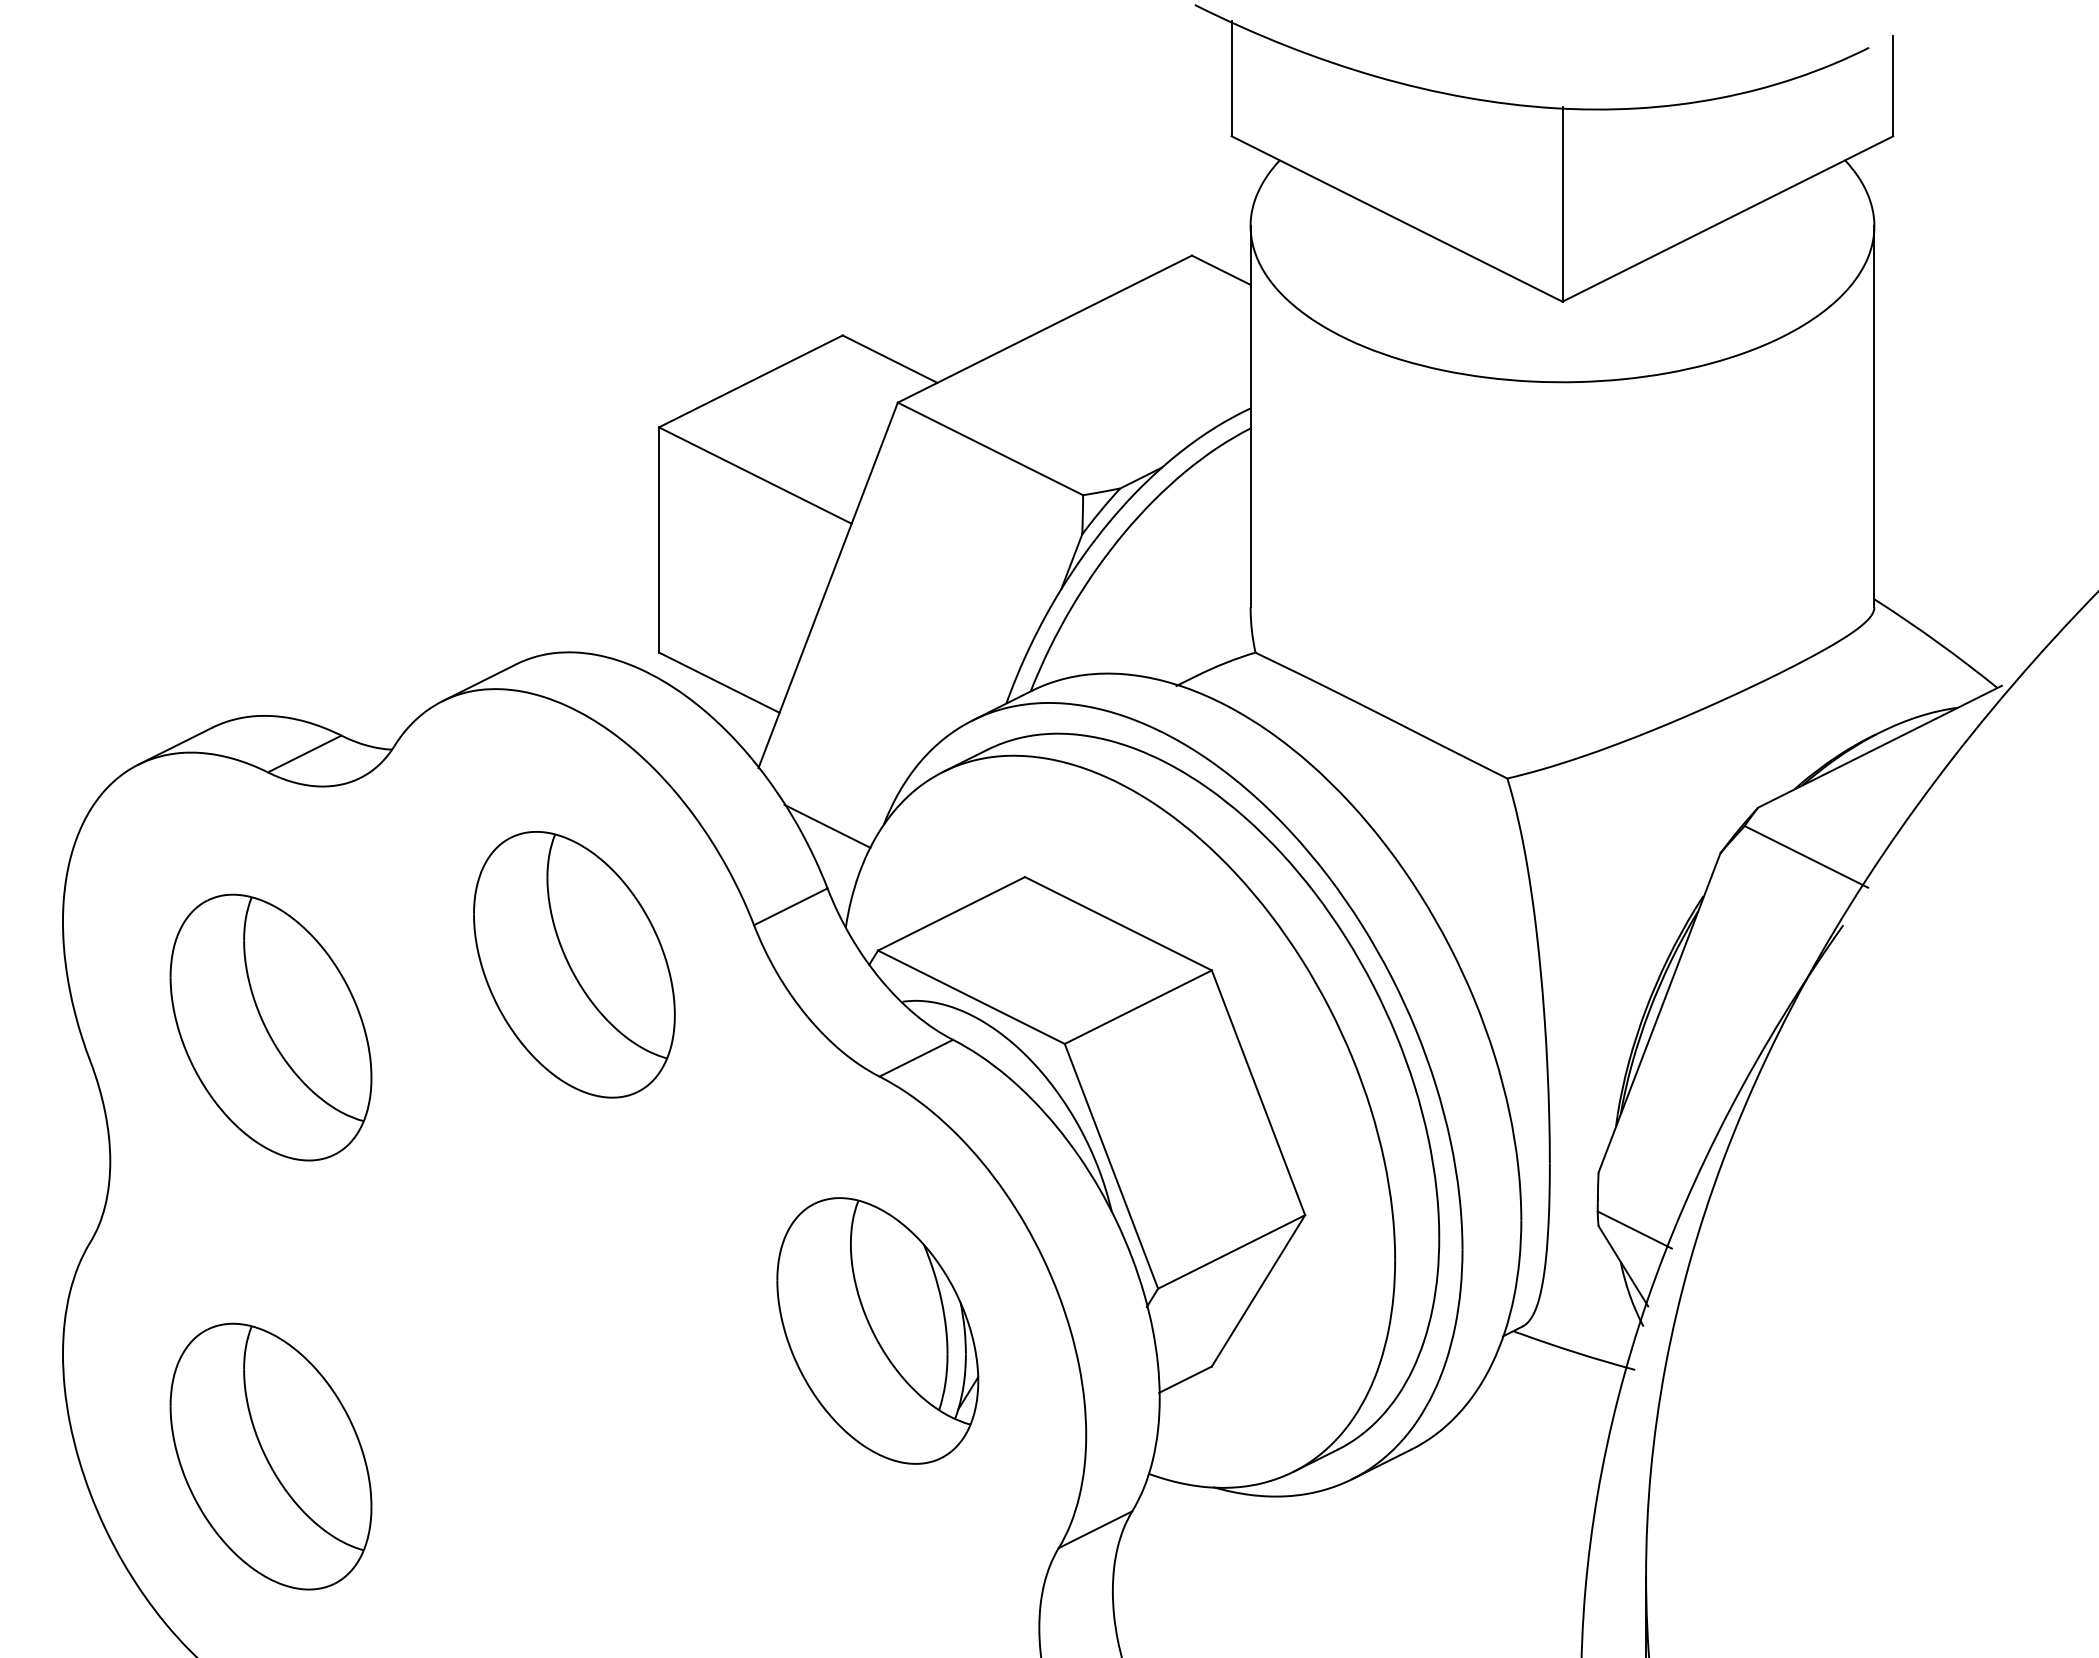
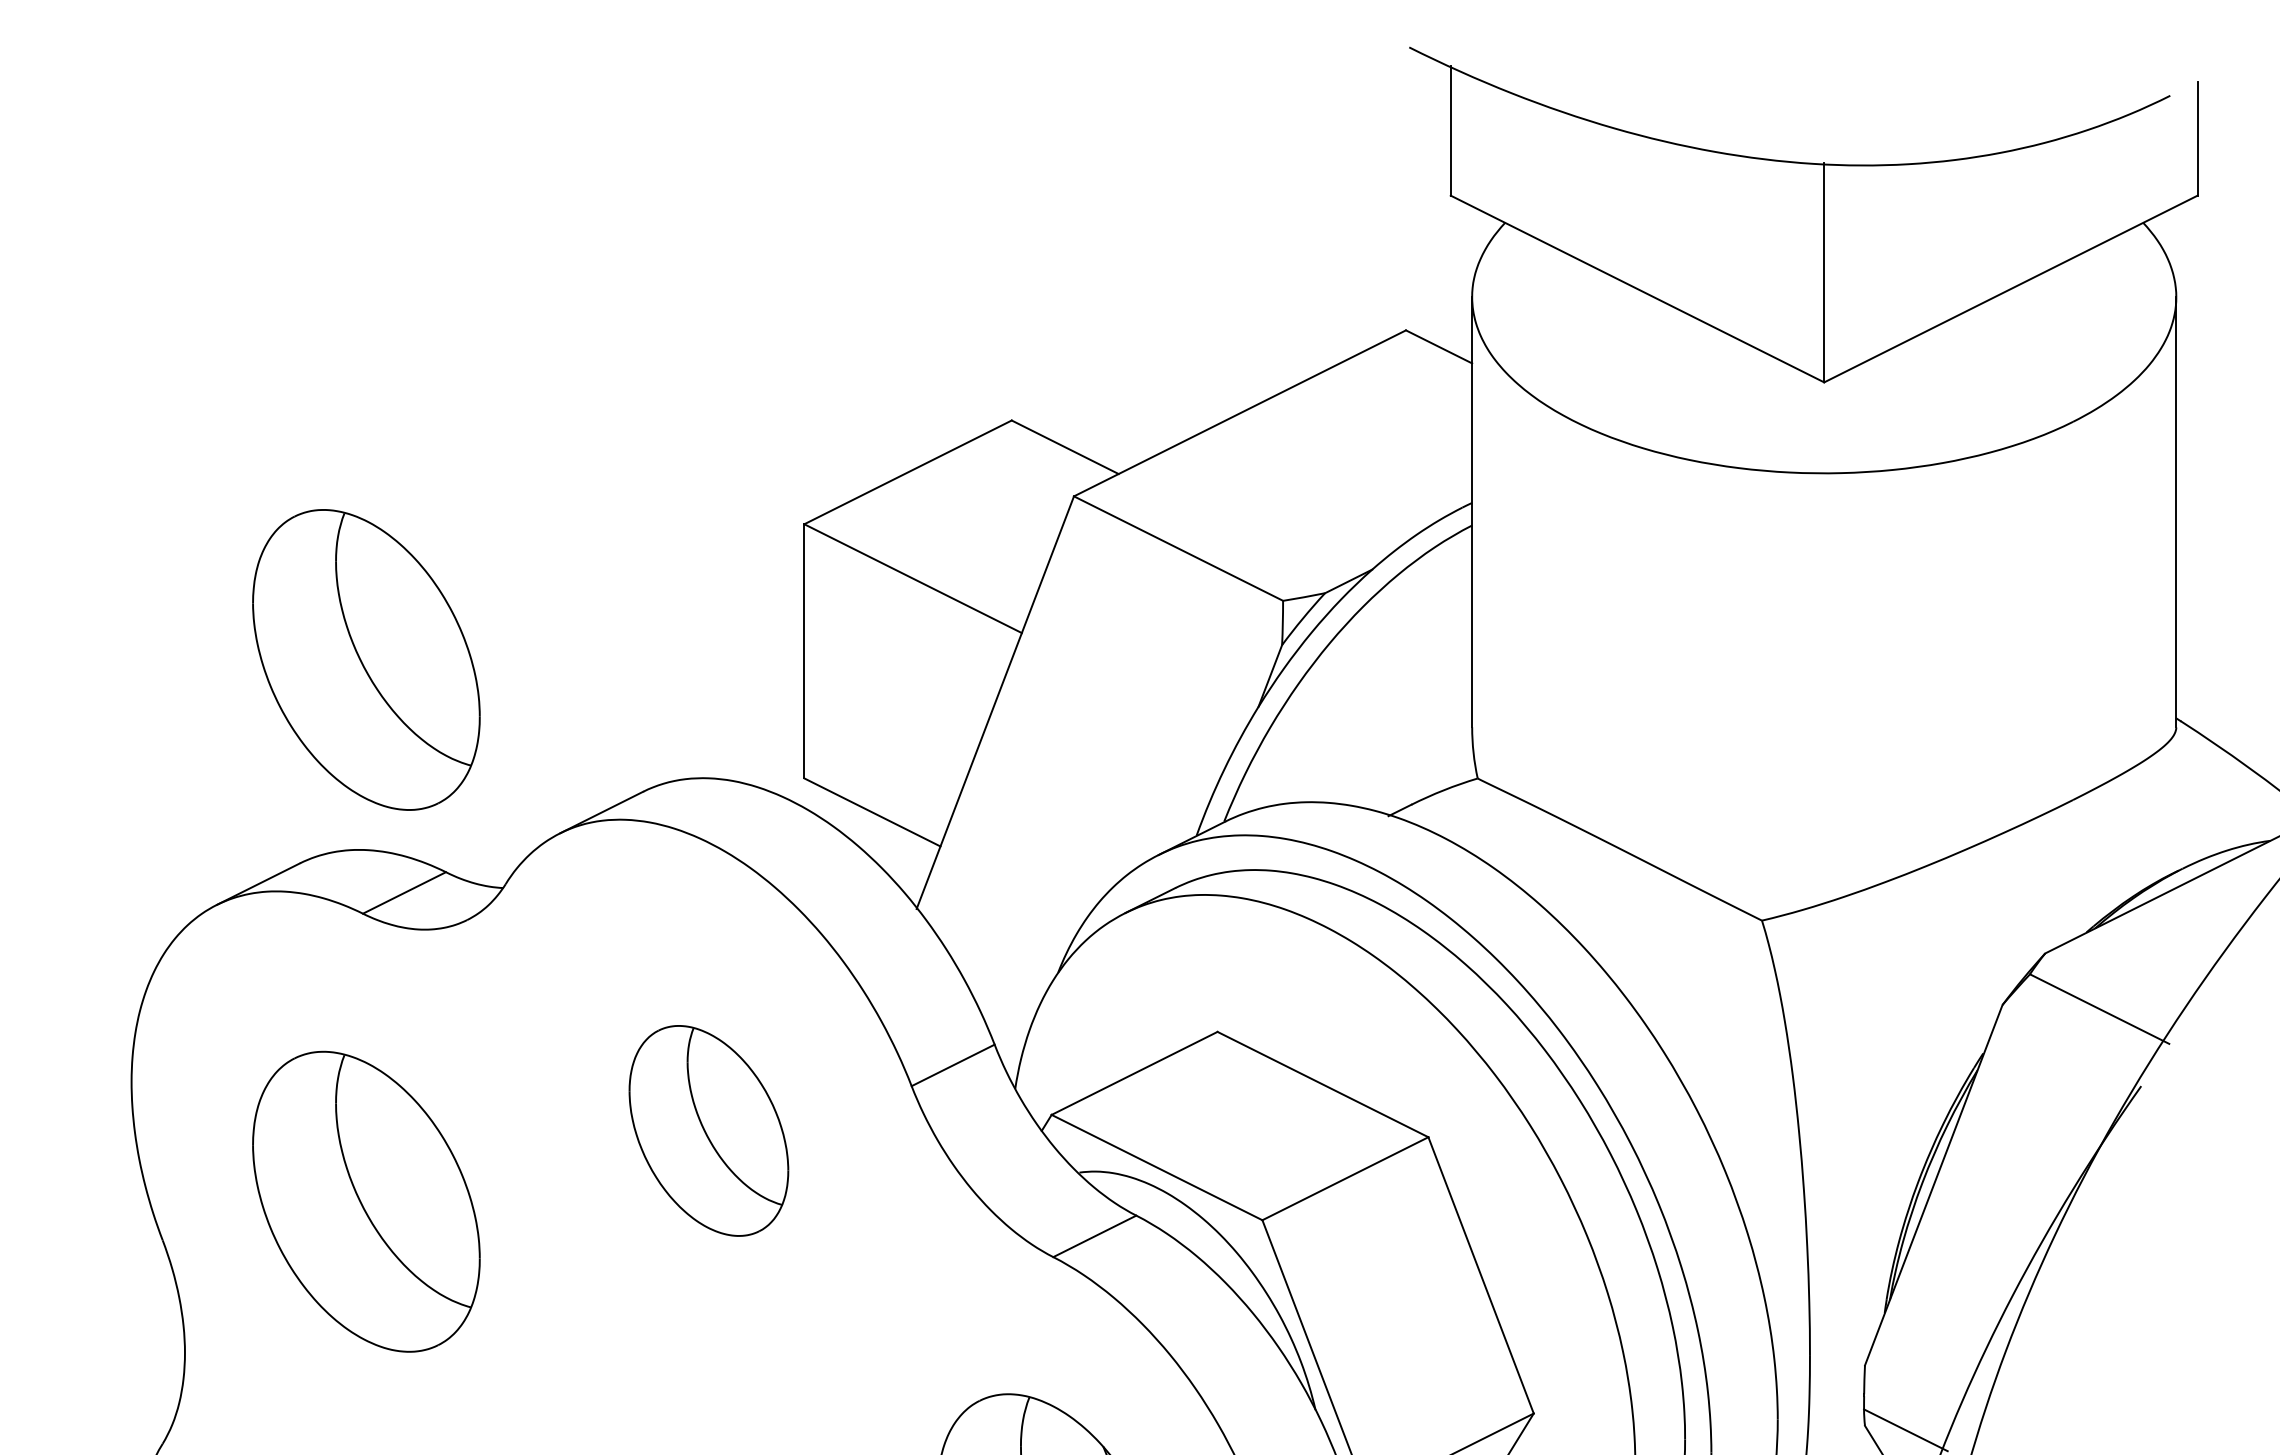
part: (270, 547) -> (365, 659), added
line: (827, 825) -> (994, 973), removed
part: (574, 964) -> (708, 1130), size x0.7

